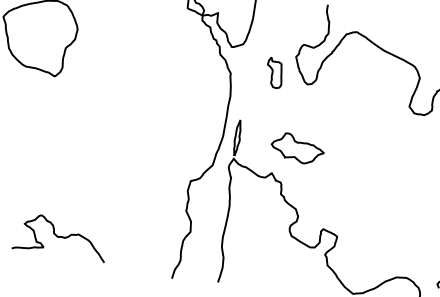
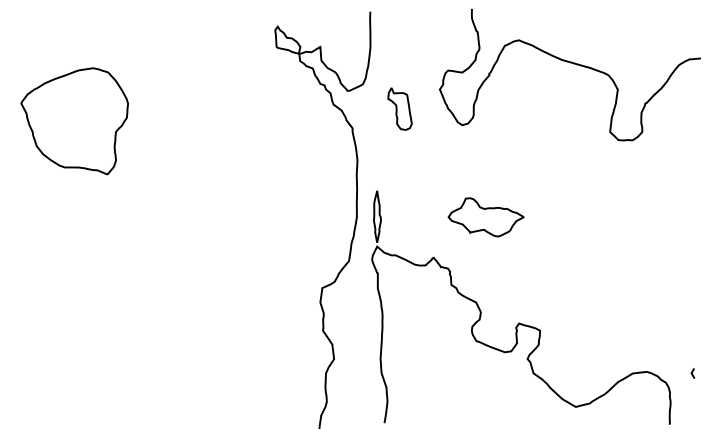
part: (274, 72) -> (399, 108), moved
part: (297, 148) -> (485, 217), moved
curve: (61, 237) -> (154, 397), removed

